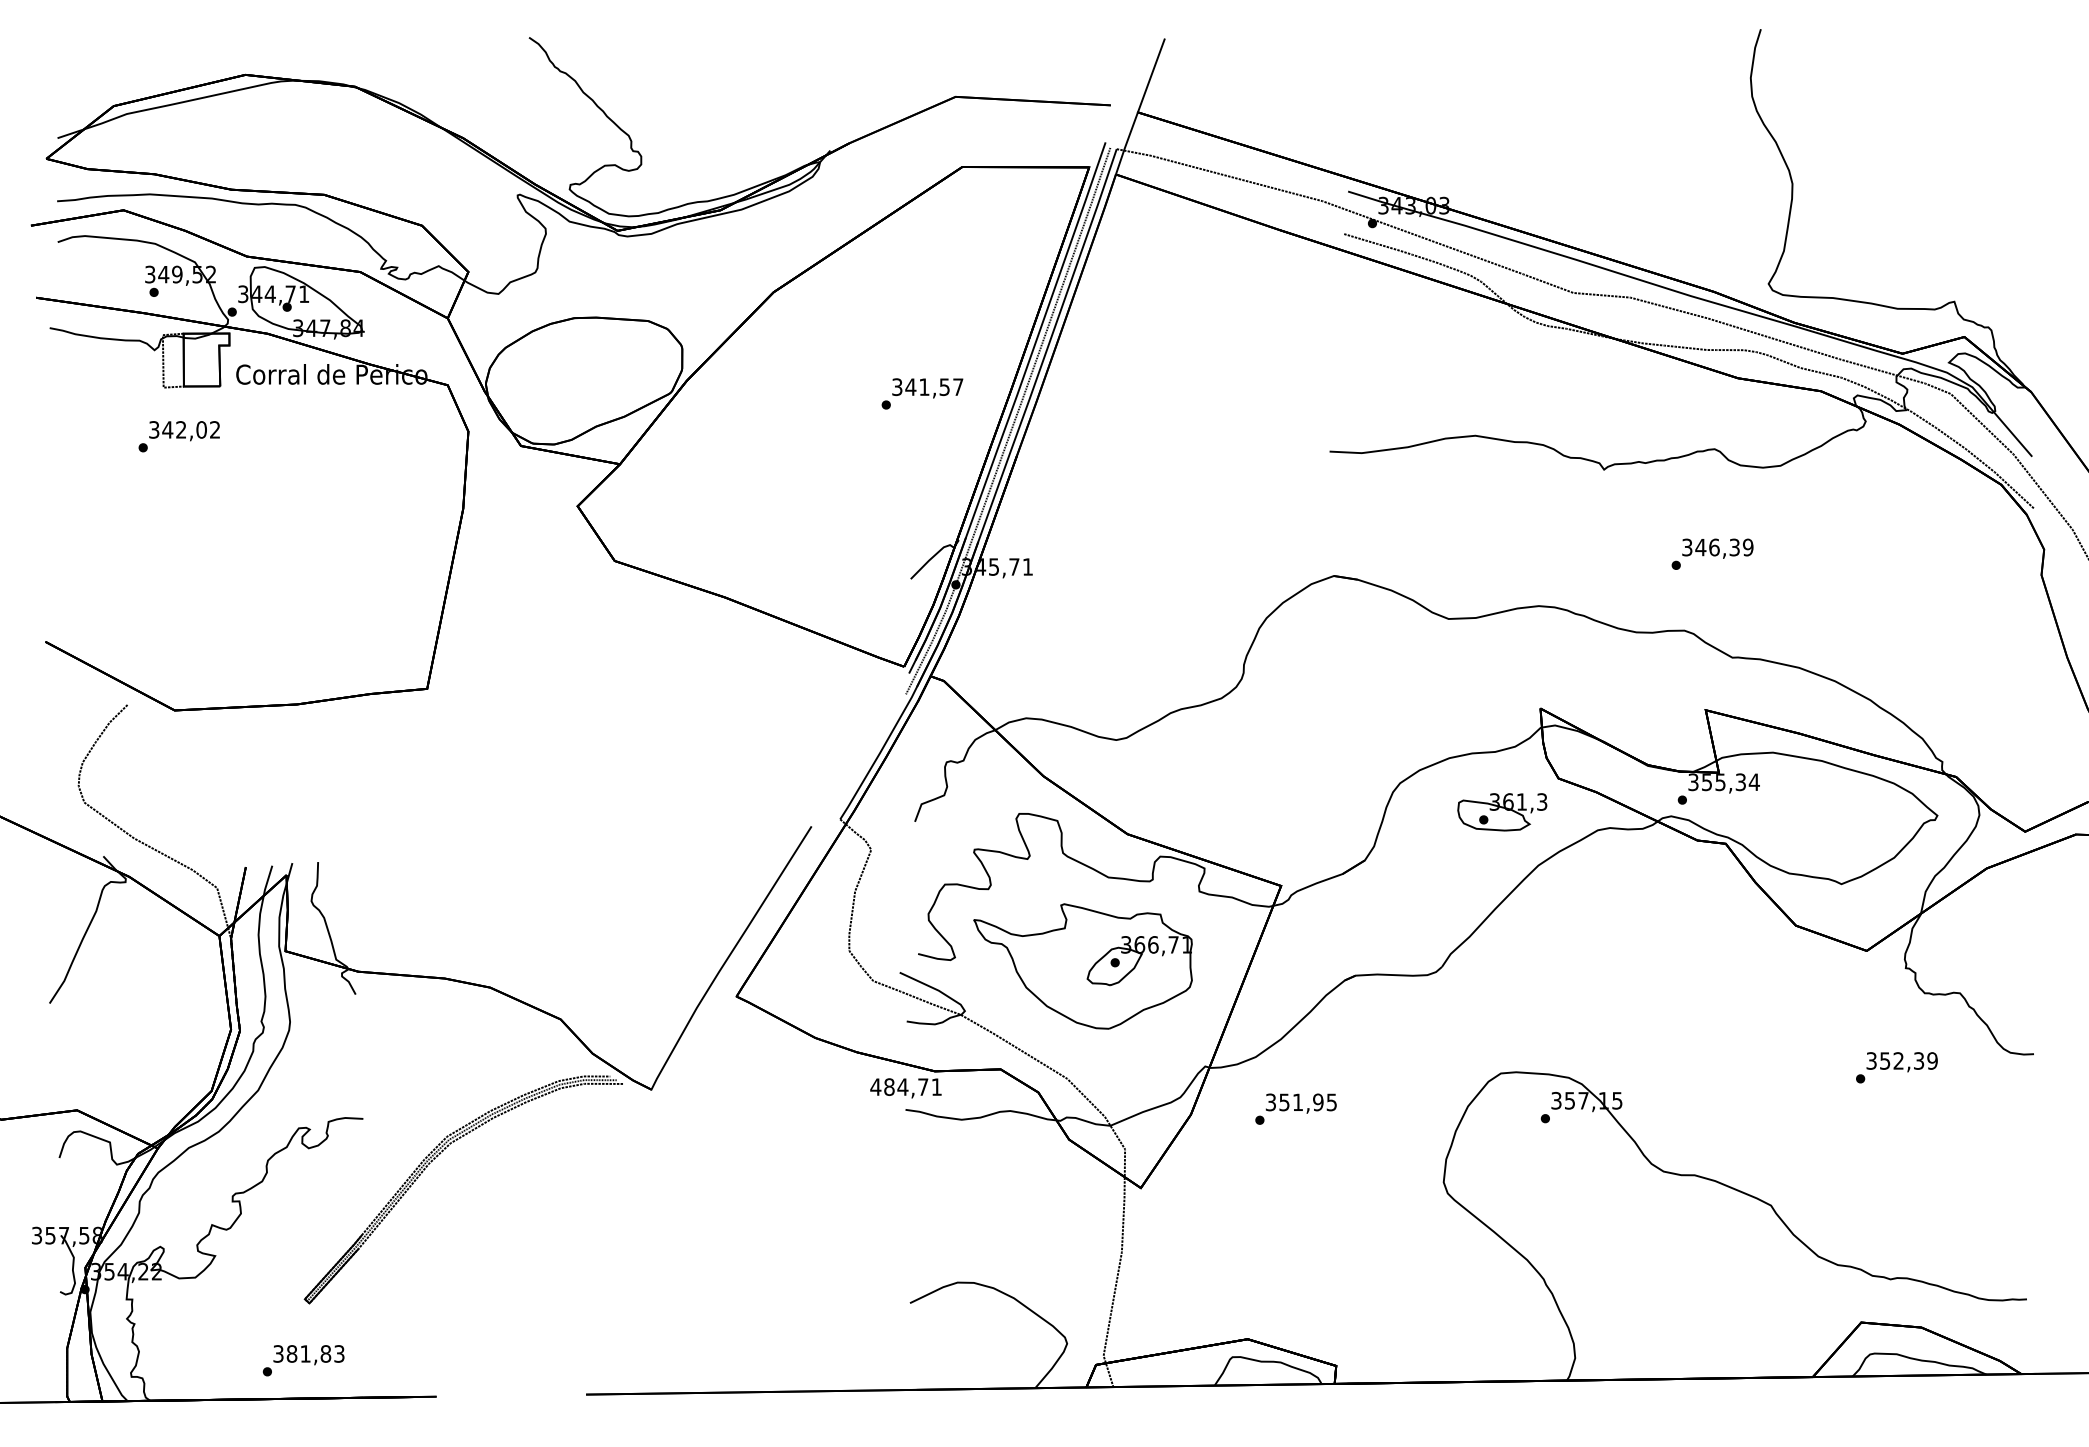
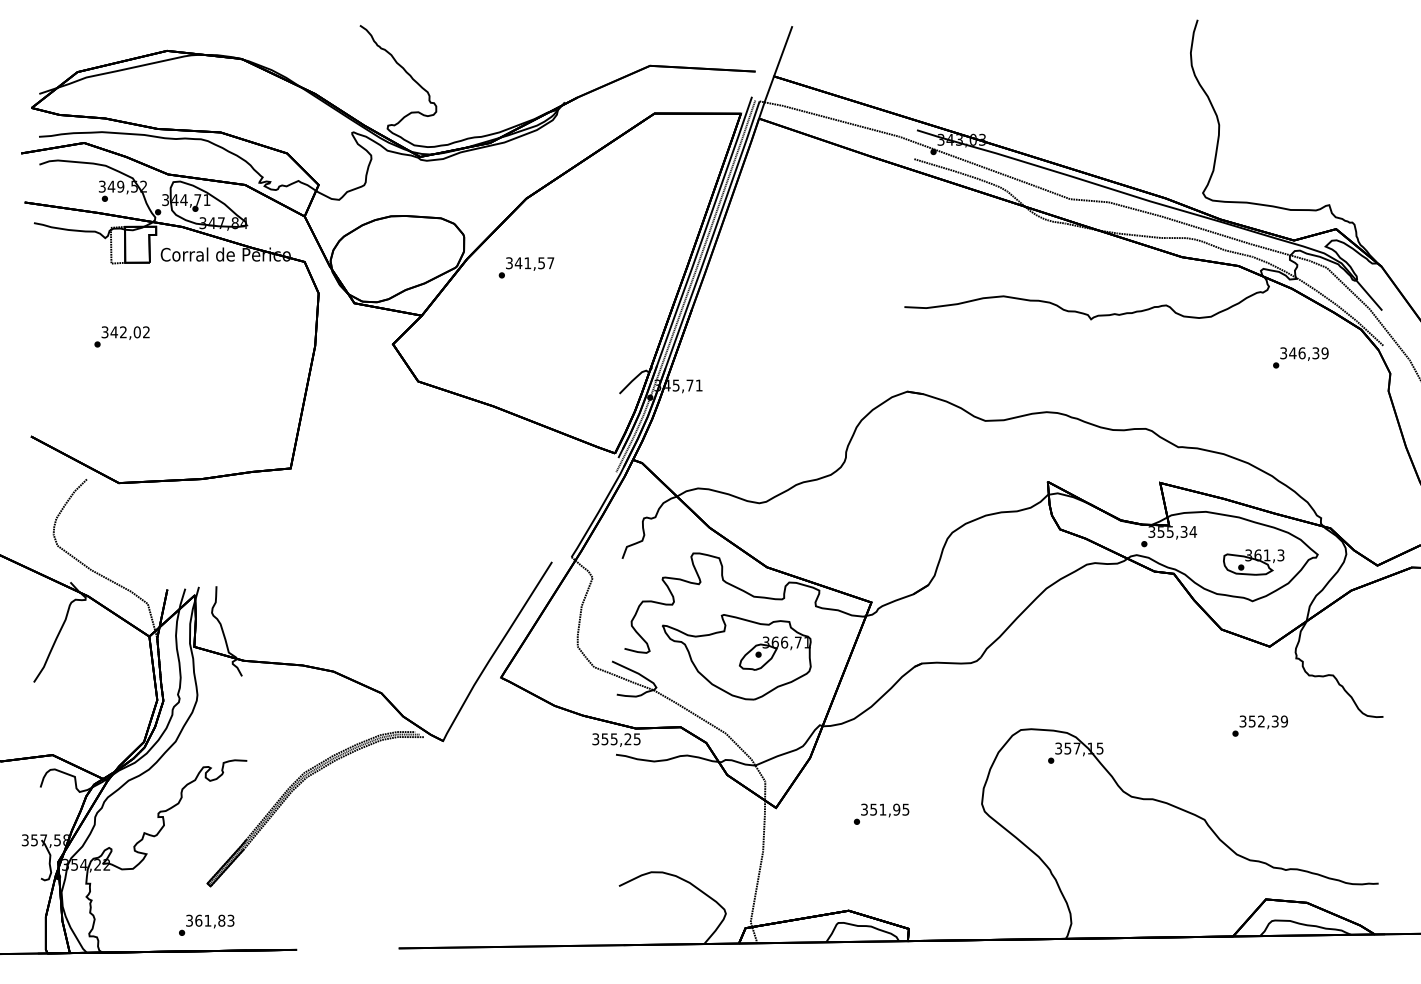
text: (922, 393) -> (526, 267), moved
text: (178, 436) -> (121, 336), moved
text: (1712, 553) -> (1300, 357), moved
part: (1501, 812) -> (1253, 562), moved
text: (1895, 1066) -> (1259, 725), moved
text: (906, 1087) -> (616, 739), 484,71 -> 355,25
text: (1295, 1108) -> (881, 813), moved
text: (291, 1353) -> (198, 920), 381,83 -> 361,83

